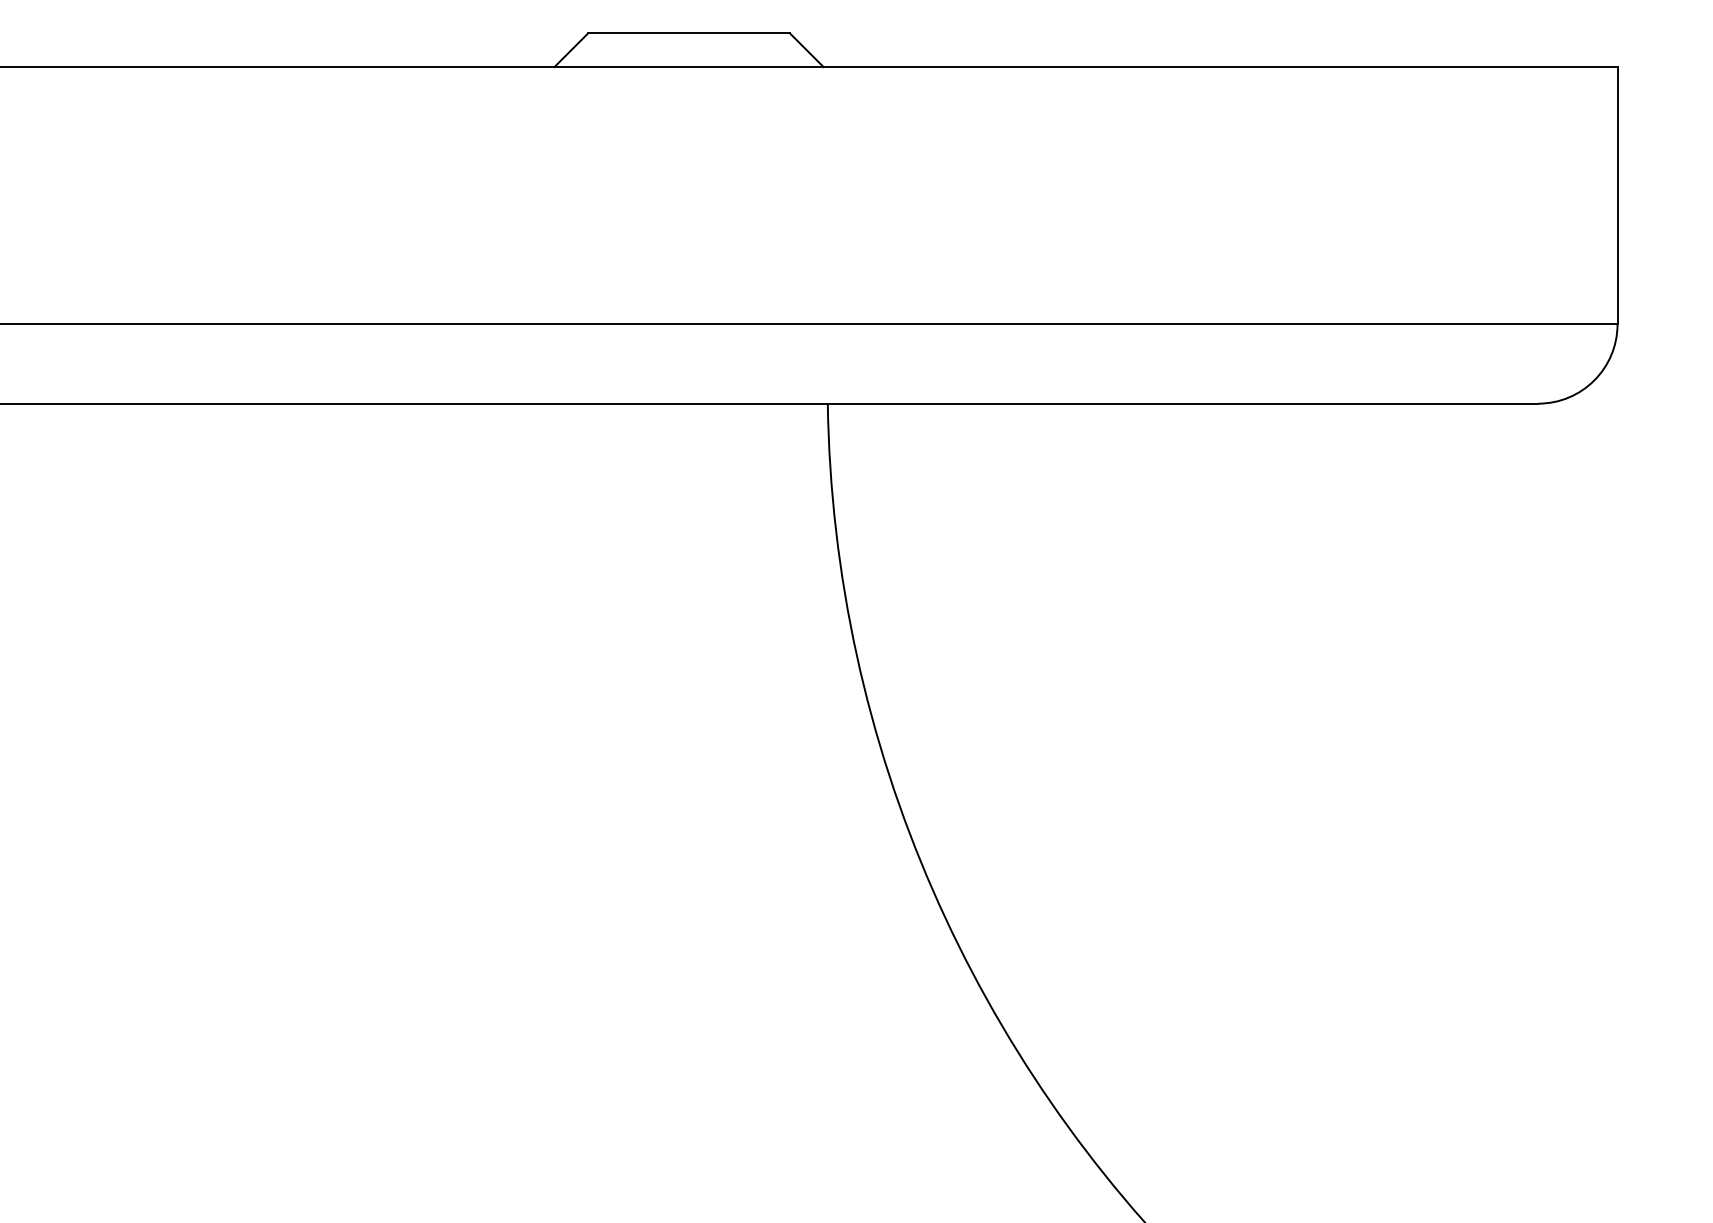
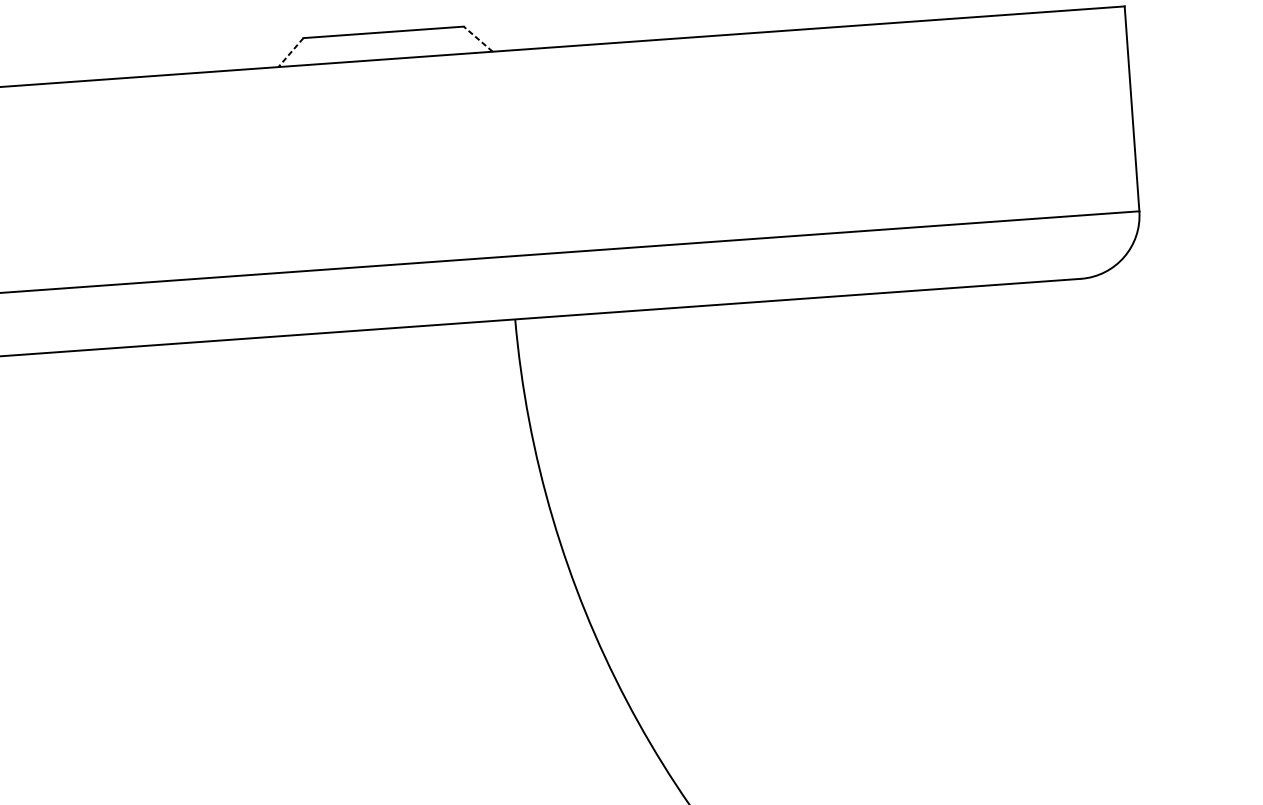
line: (806, 49) -> (478, 38), solid -> dashed
line: (571, 50) -> (291, 52), solid -> dashed

